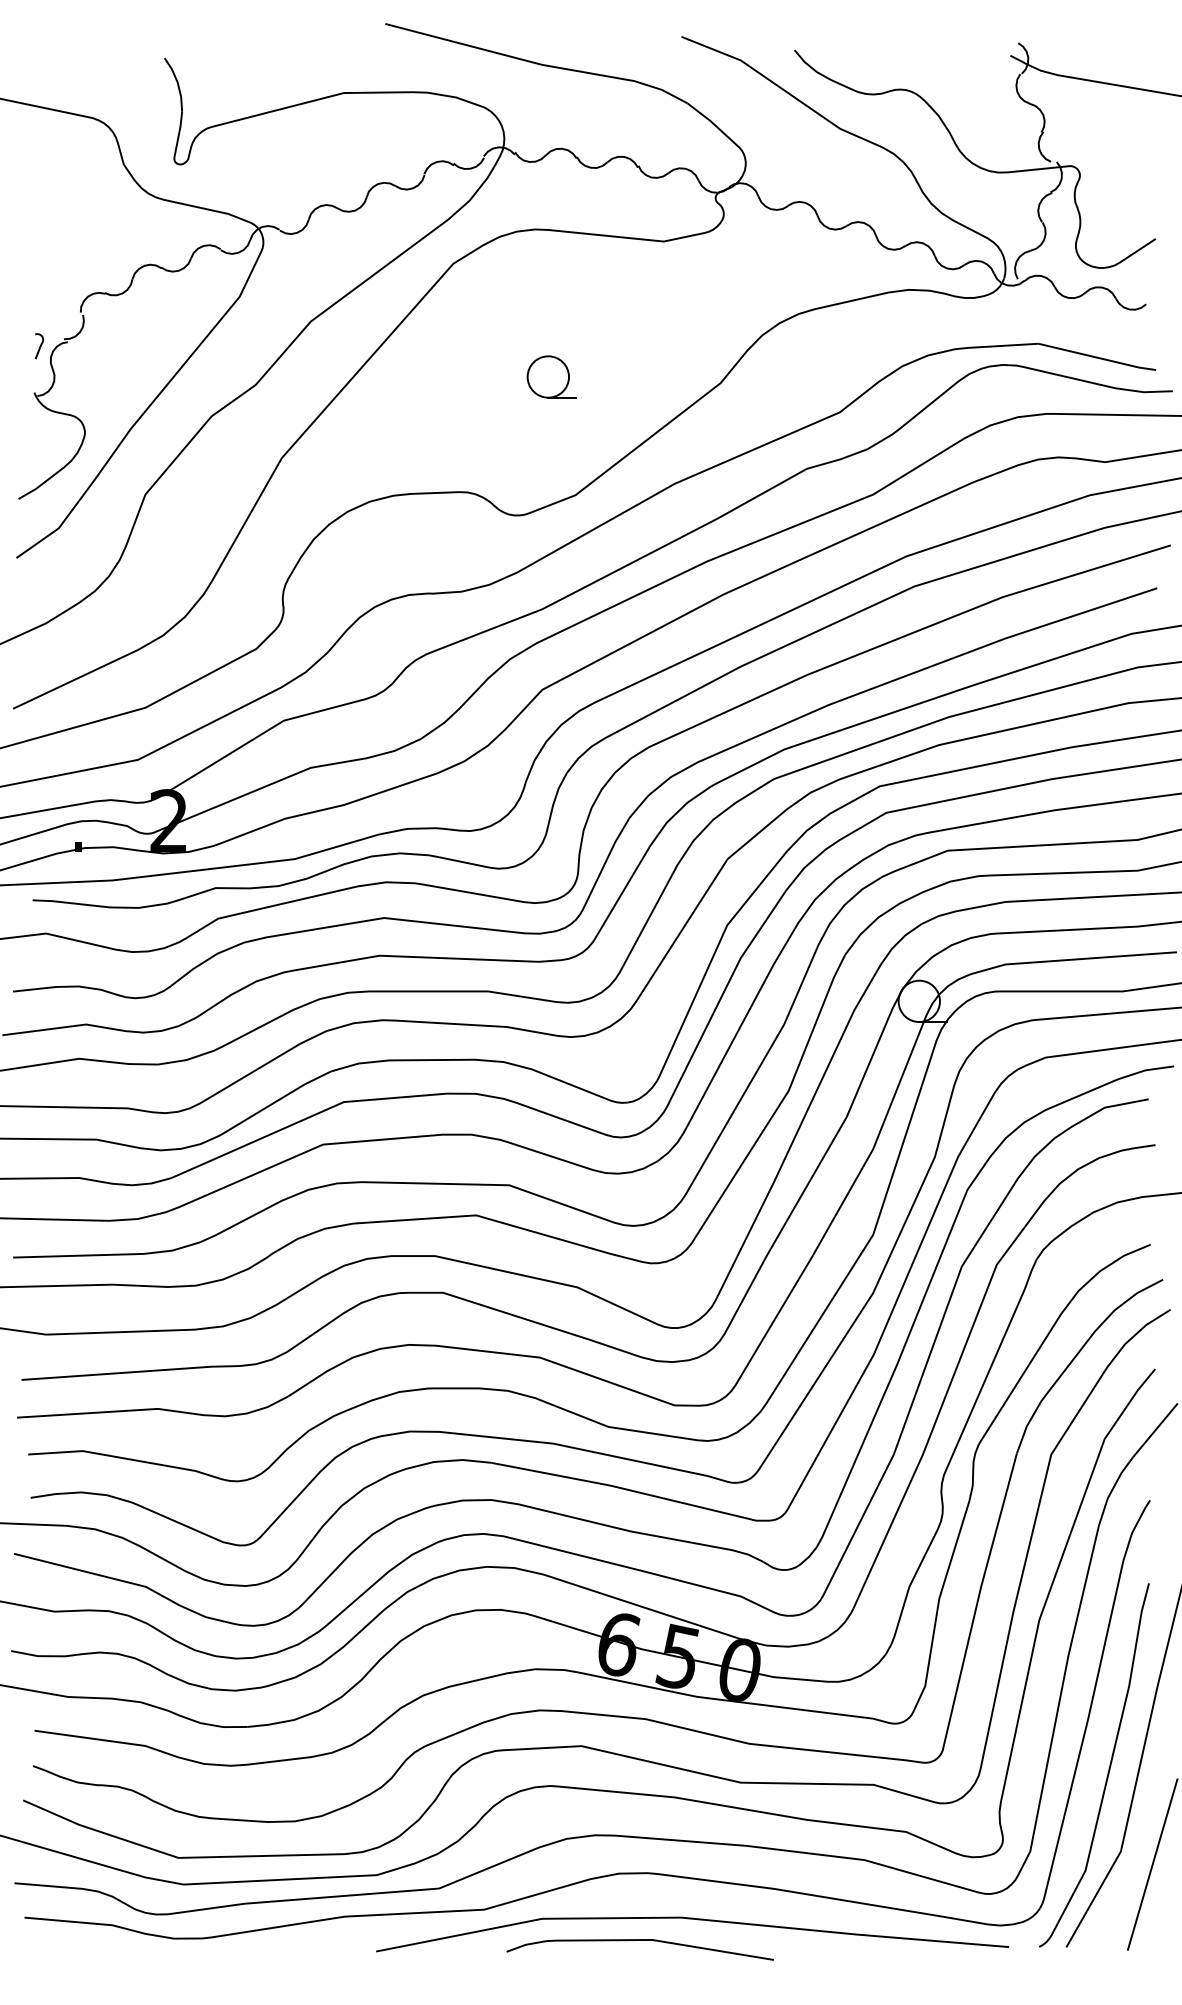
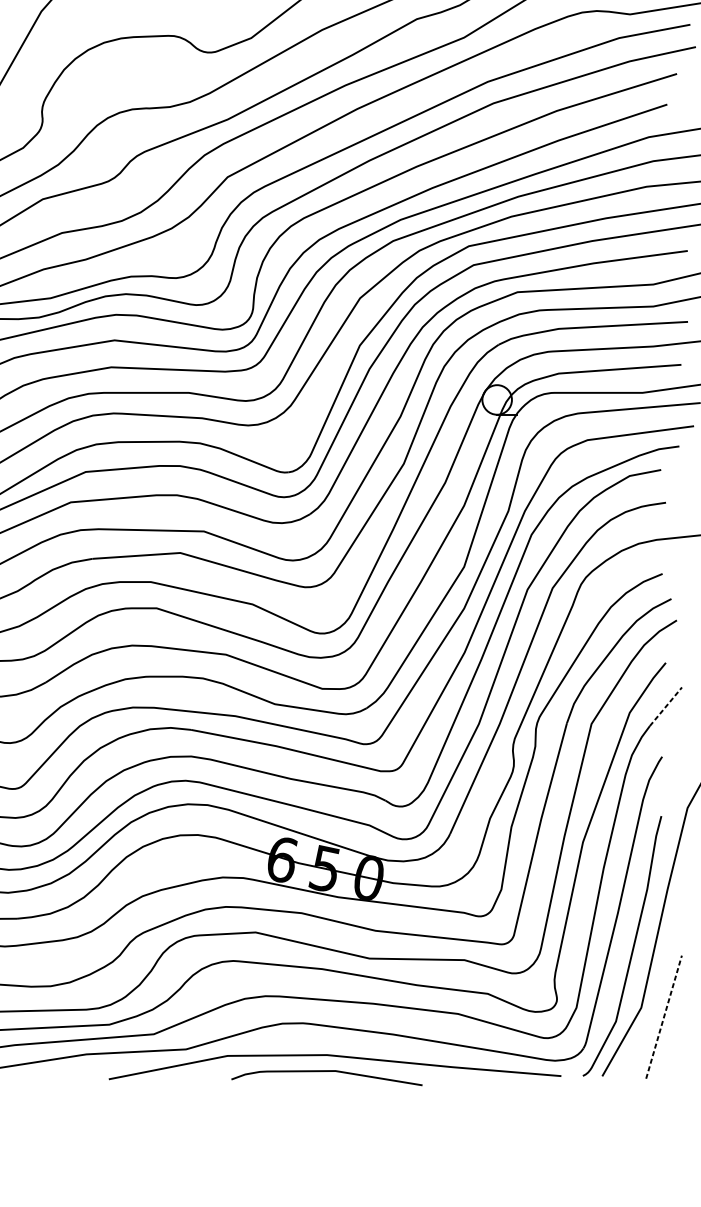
line: (1155, 1430) -> (666, 706), solid -> dashed
line: (1152, 1864) -> (663, 1017), solid -> dashed
curve: (639, 1940) -> (326, 1071), moved

